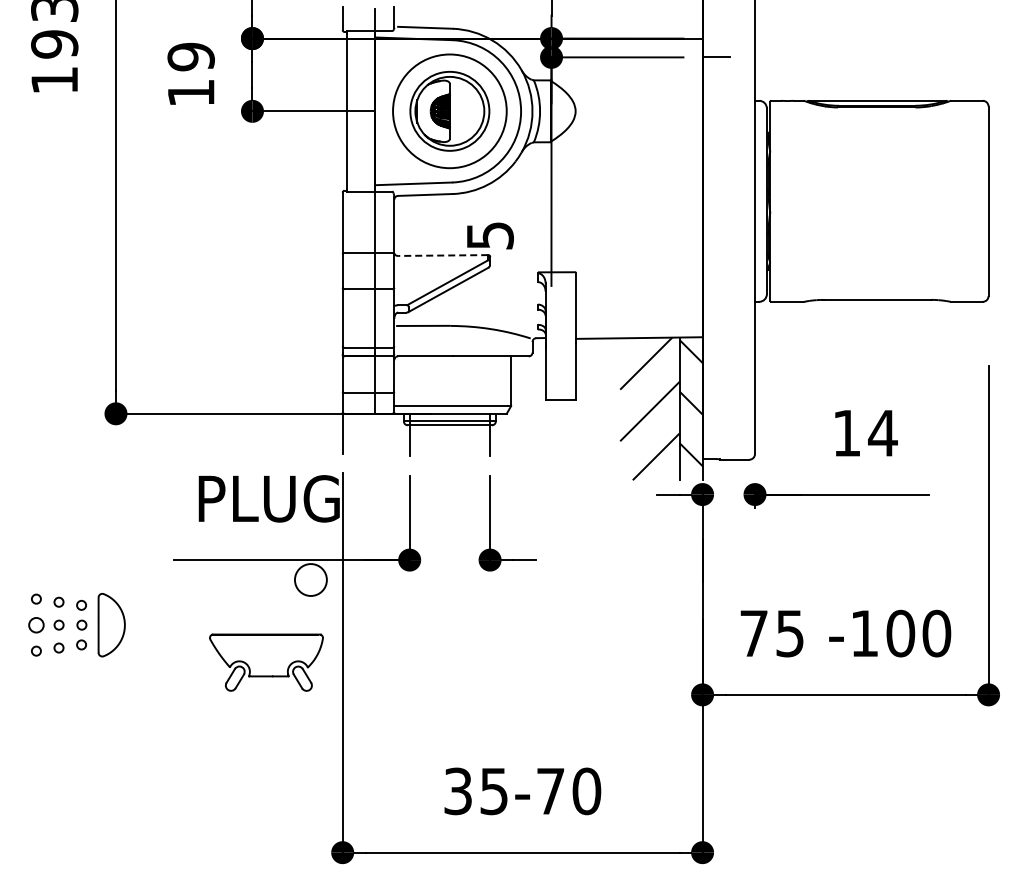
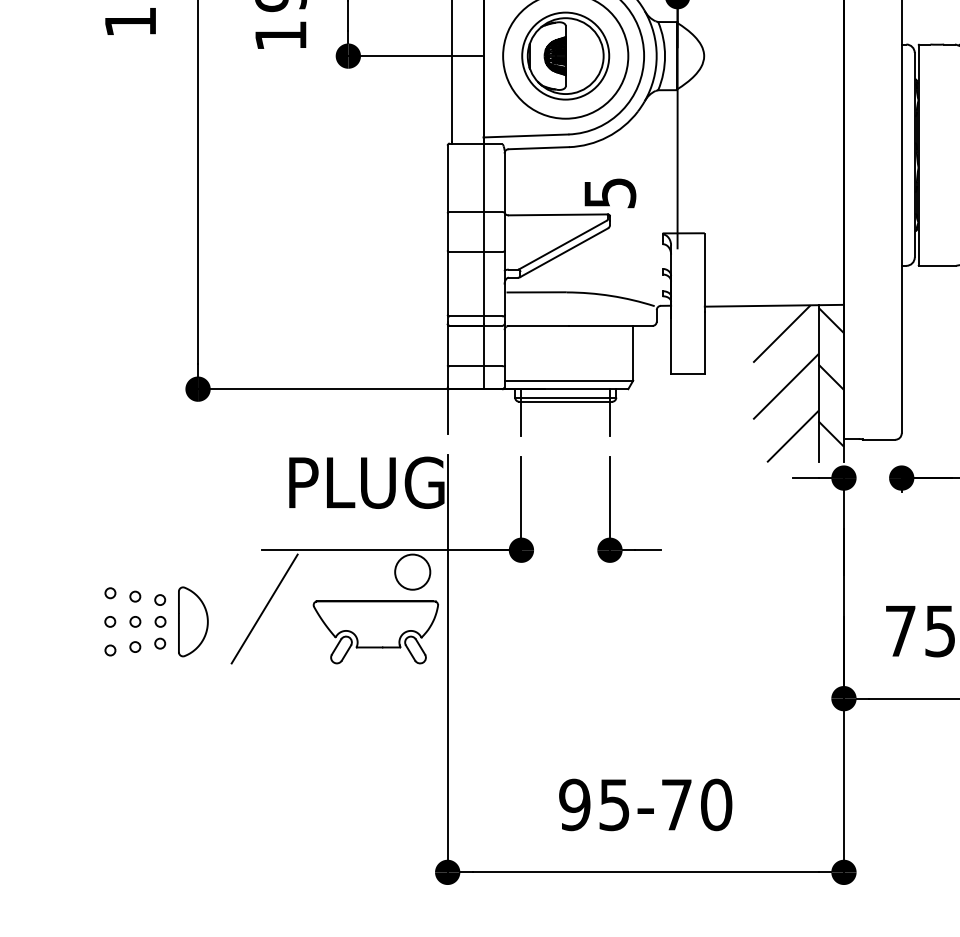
line: (442, 255) -> (557, 214), dashed -> solid
line: (176, 613) -> (264, 609), added
circle: (35, 624) -> (109, 621), size x0.62
part: (266, 662) -> (375, 632), moved
text: (457, 791) -> (574, 805), 35-70 -> 95-70

